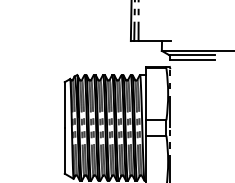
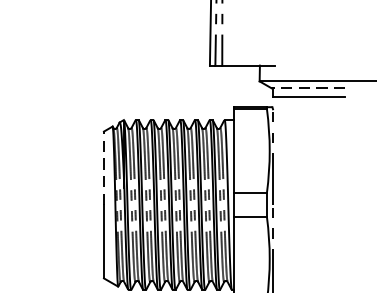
line: (192, 55) -> (308, 88), solid -> dashed
line: (64, 105) -> (103, 168), solid -> dashed

